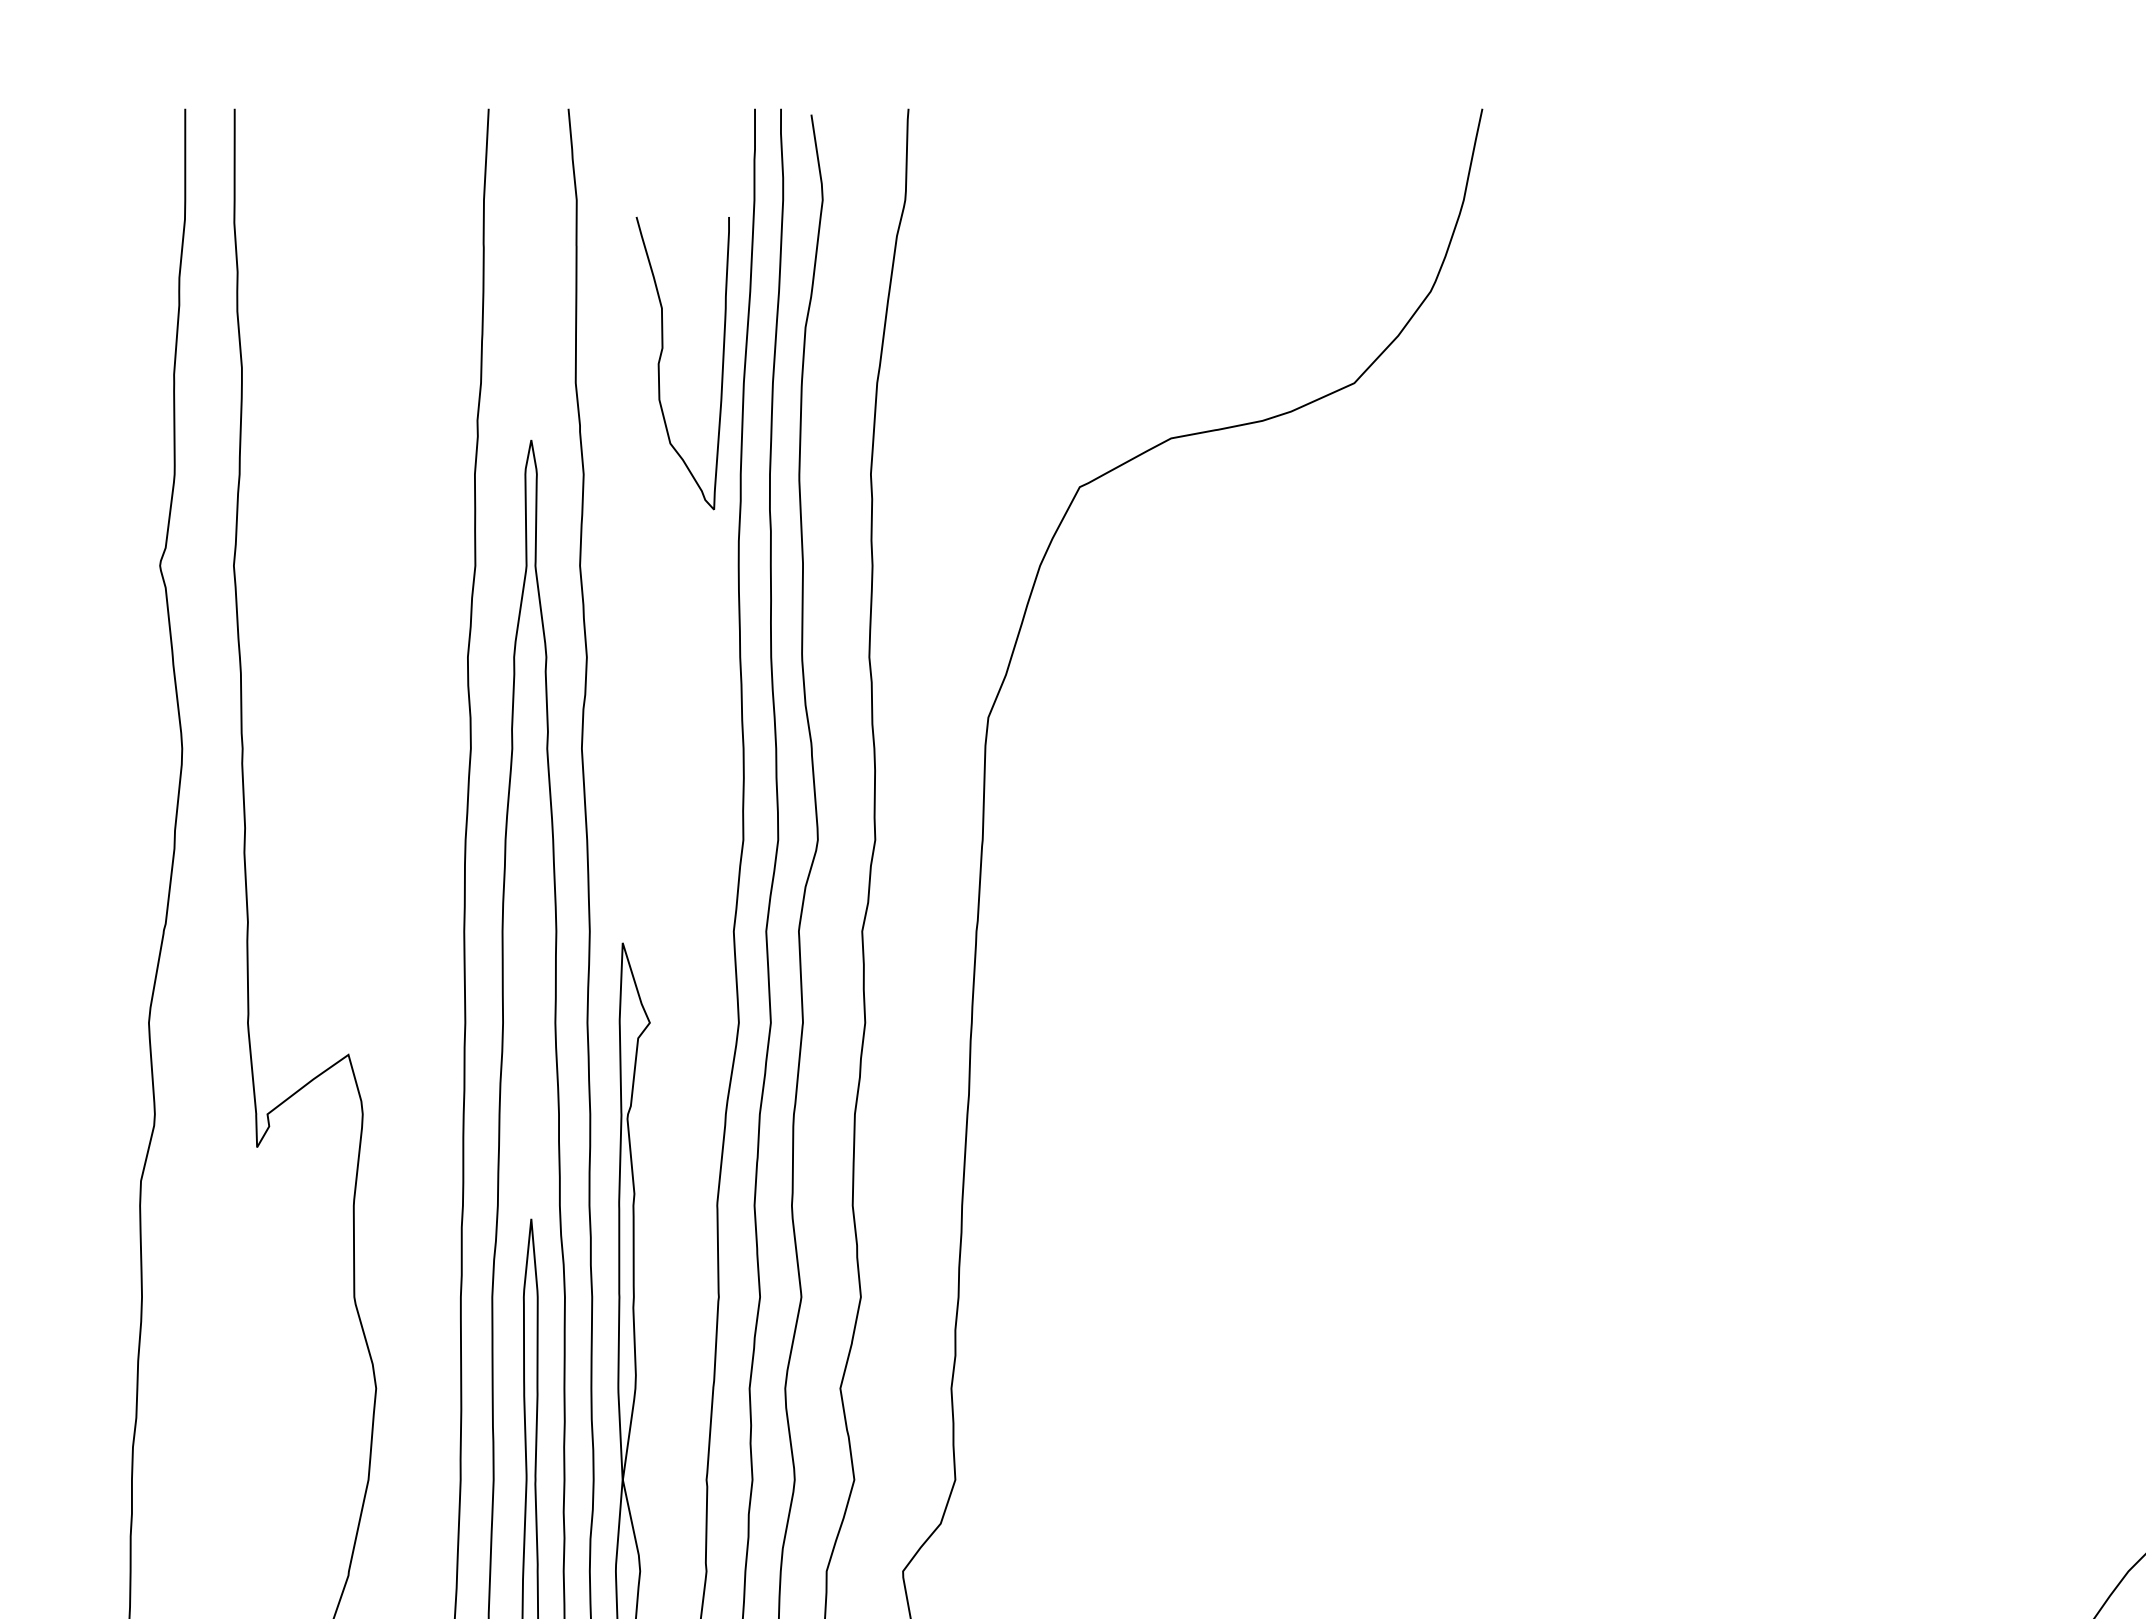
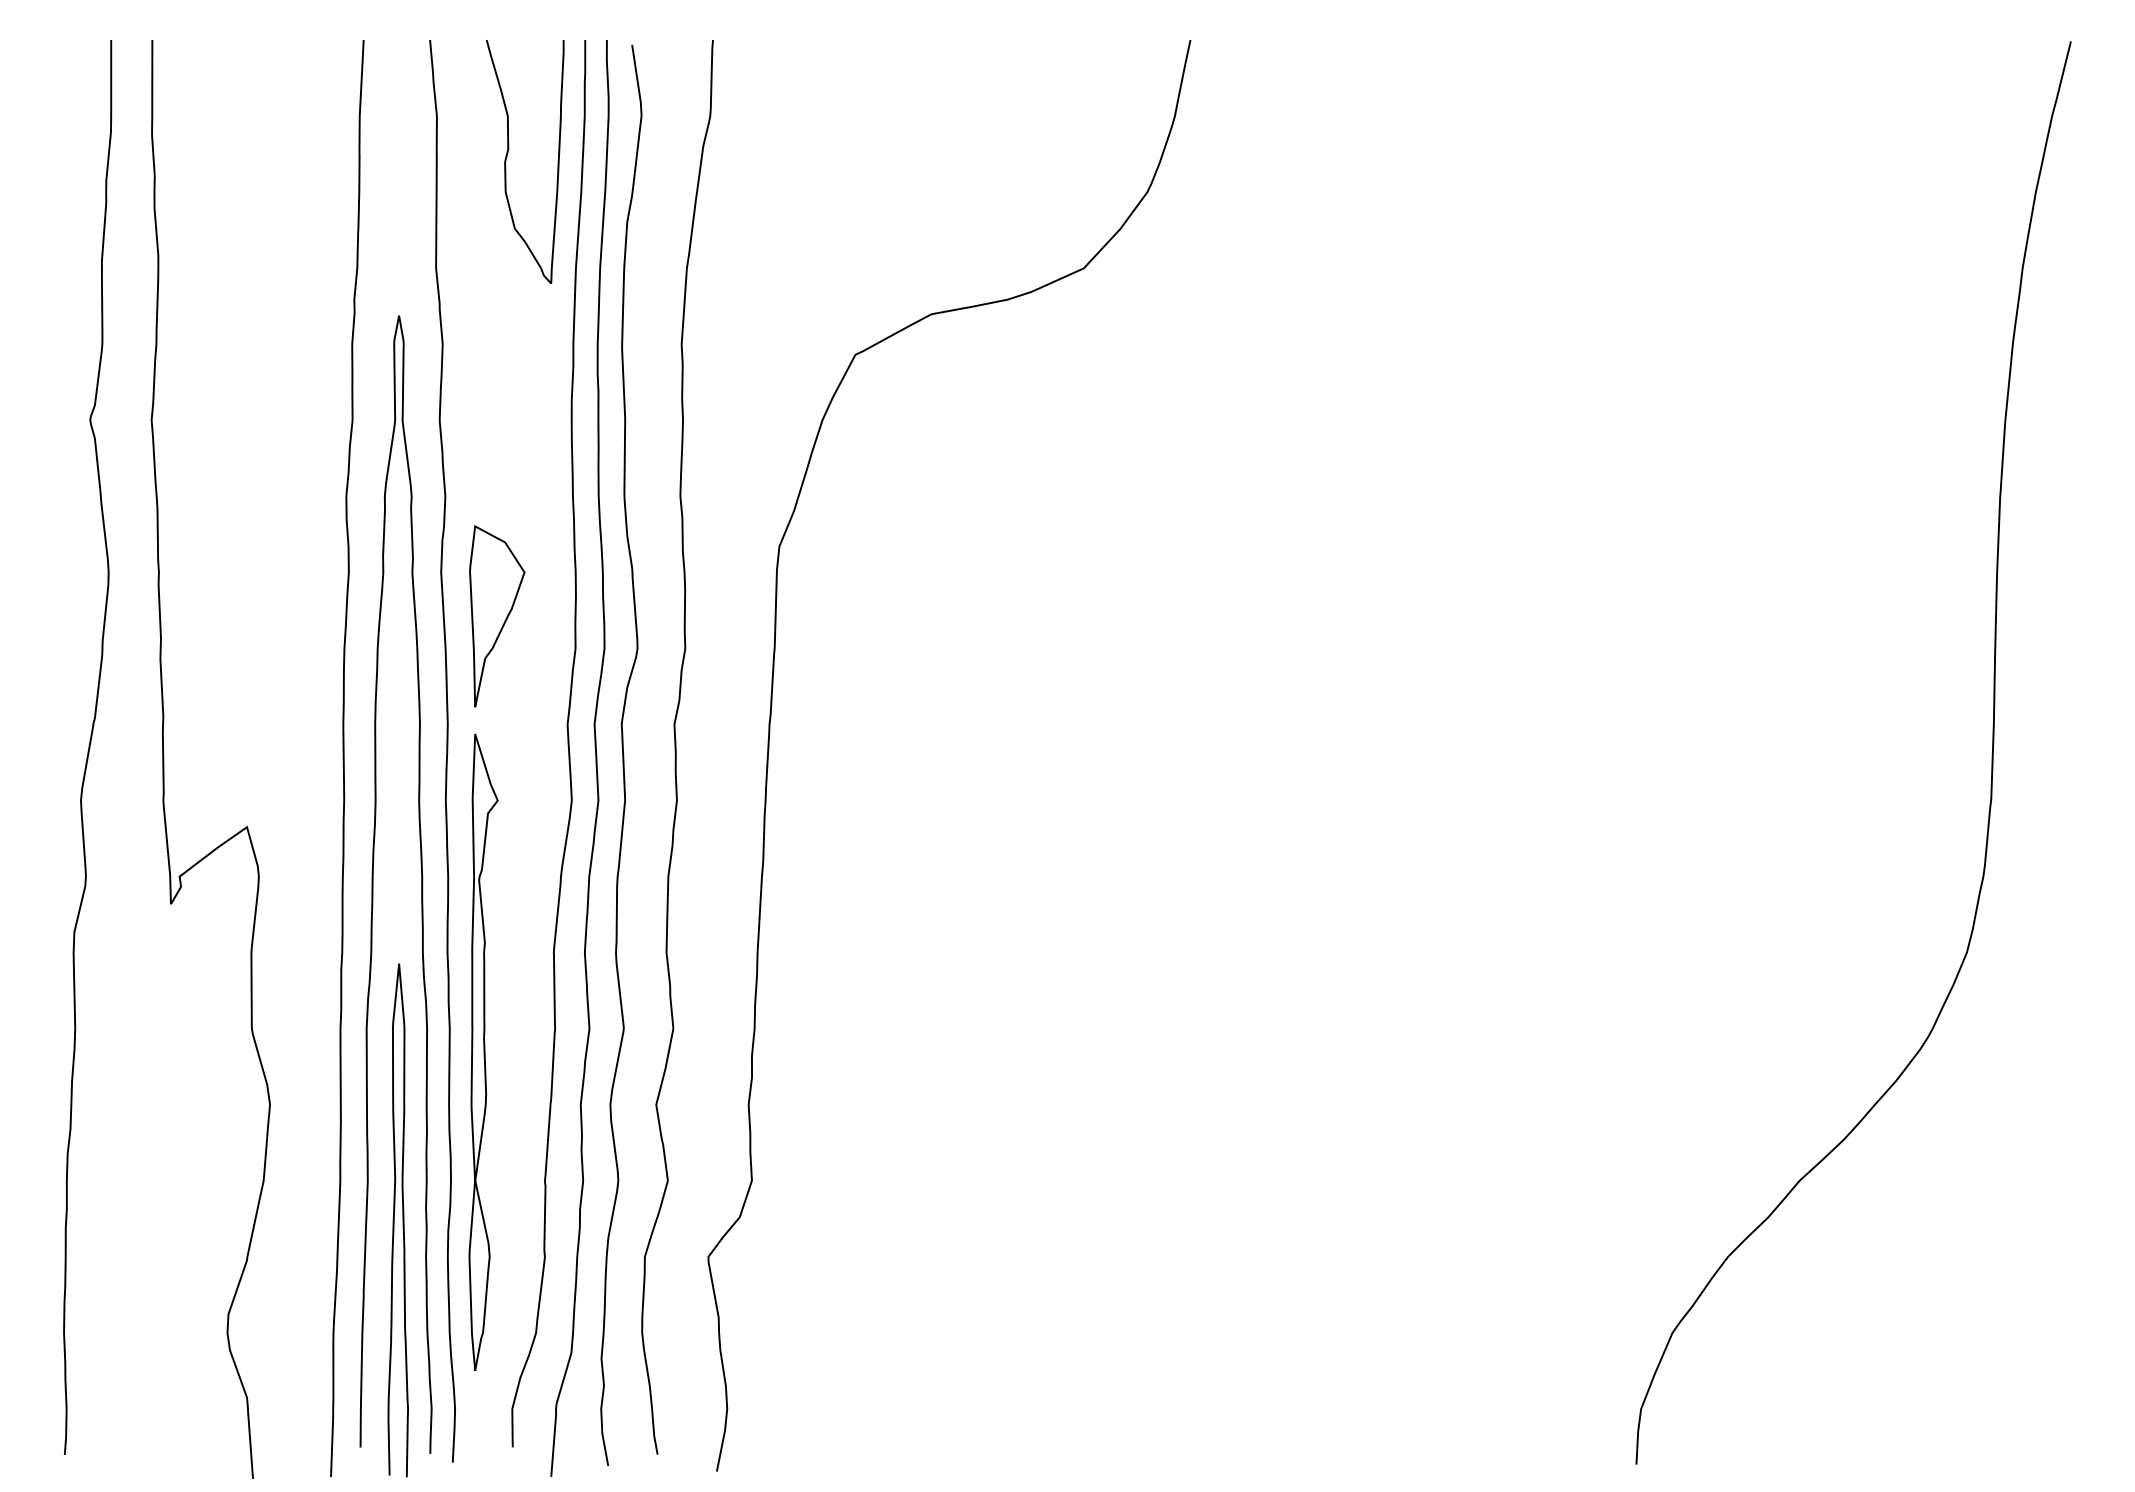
curve: (661, 358) -> (507, 157), moved
part: (649, 801) -> (497, 616), added

